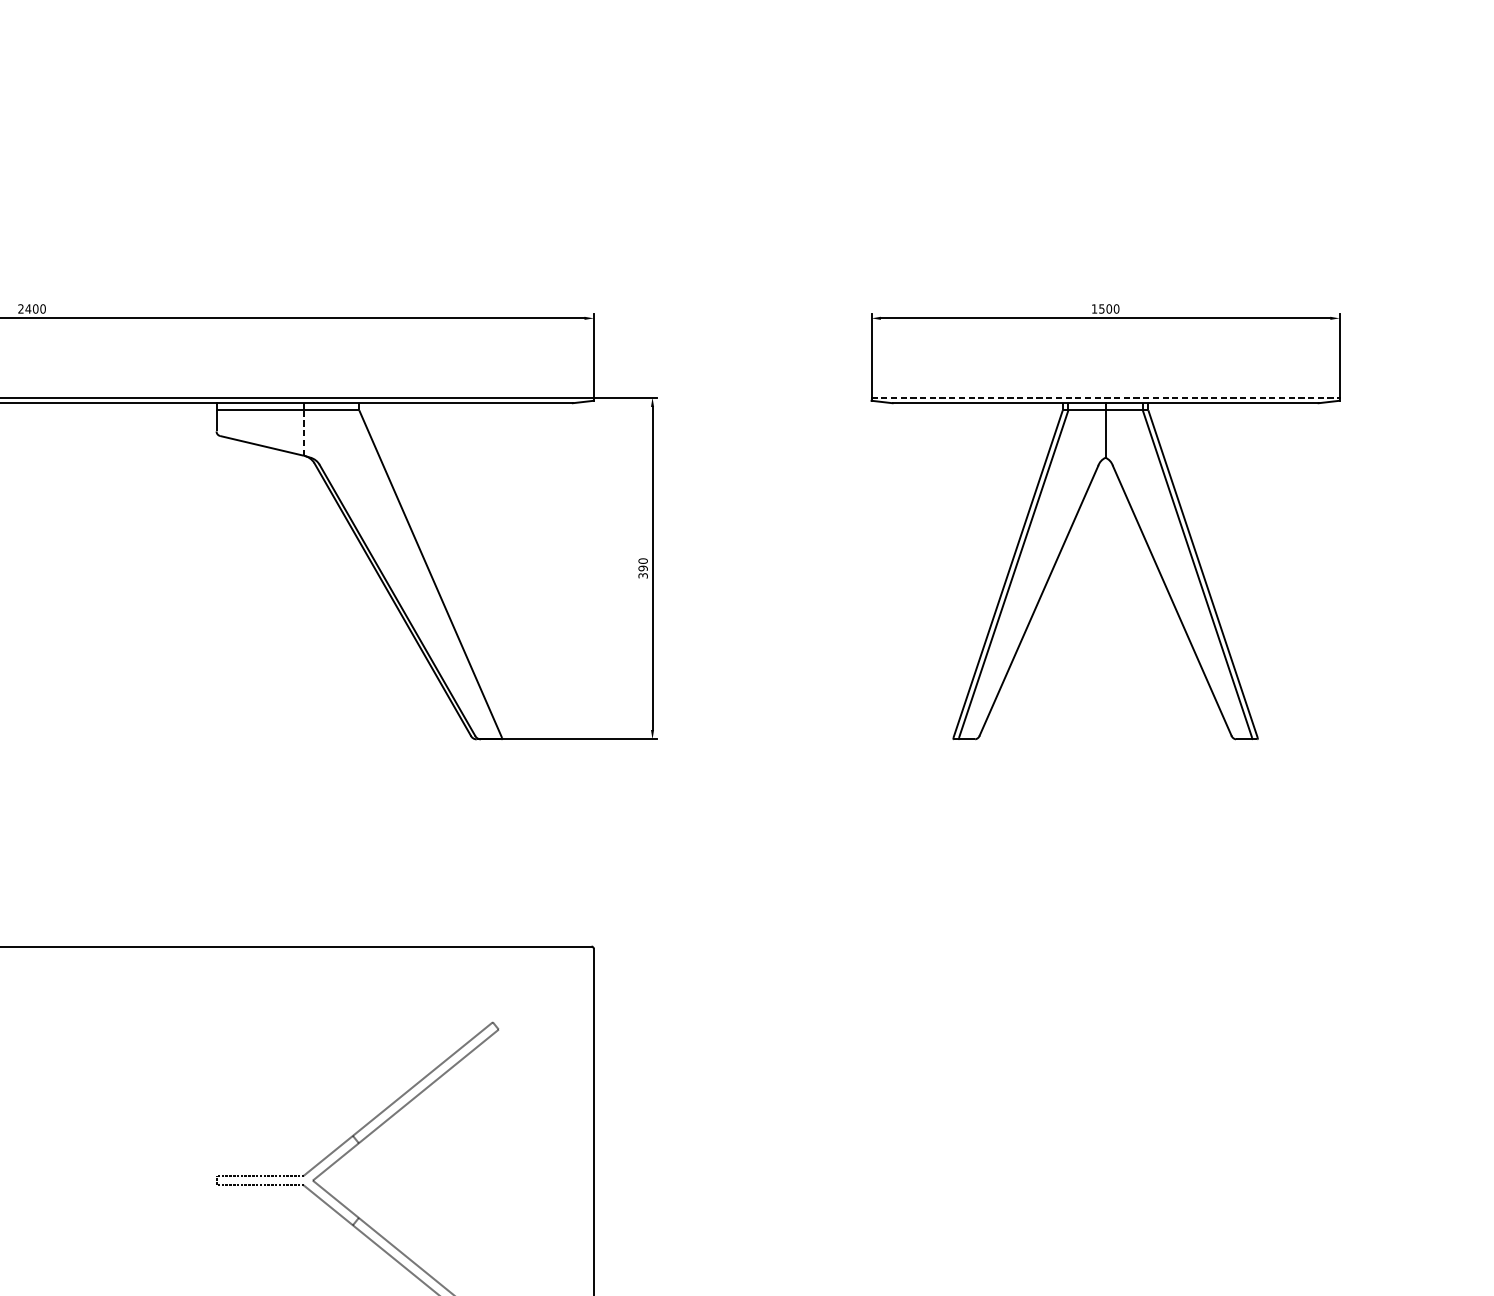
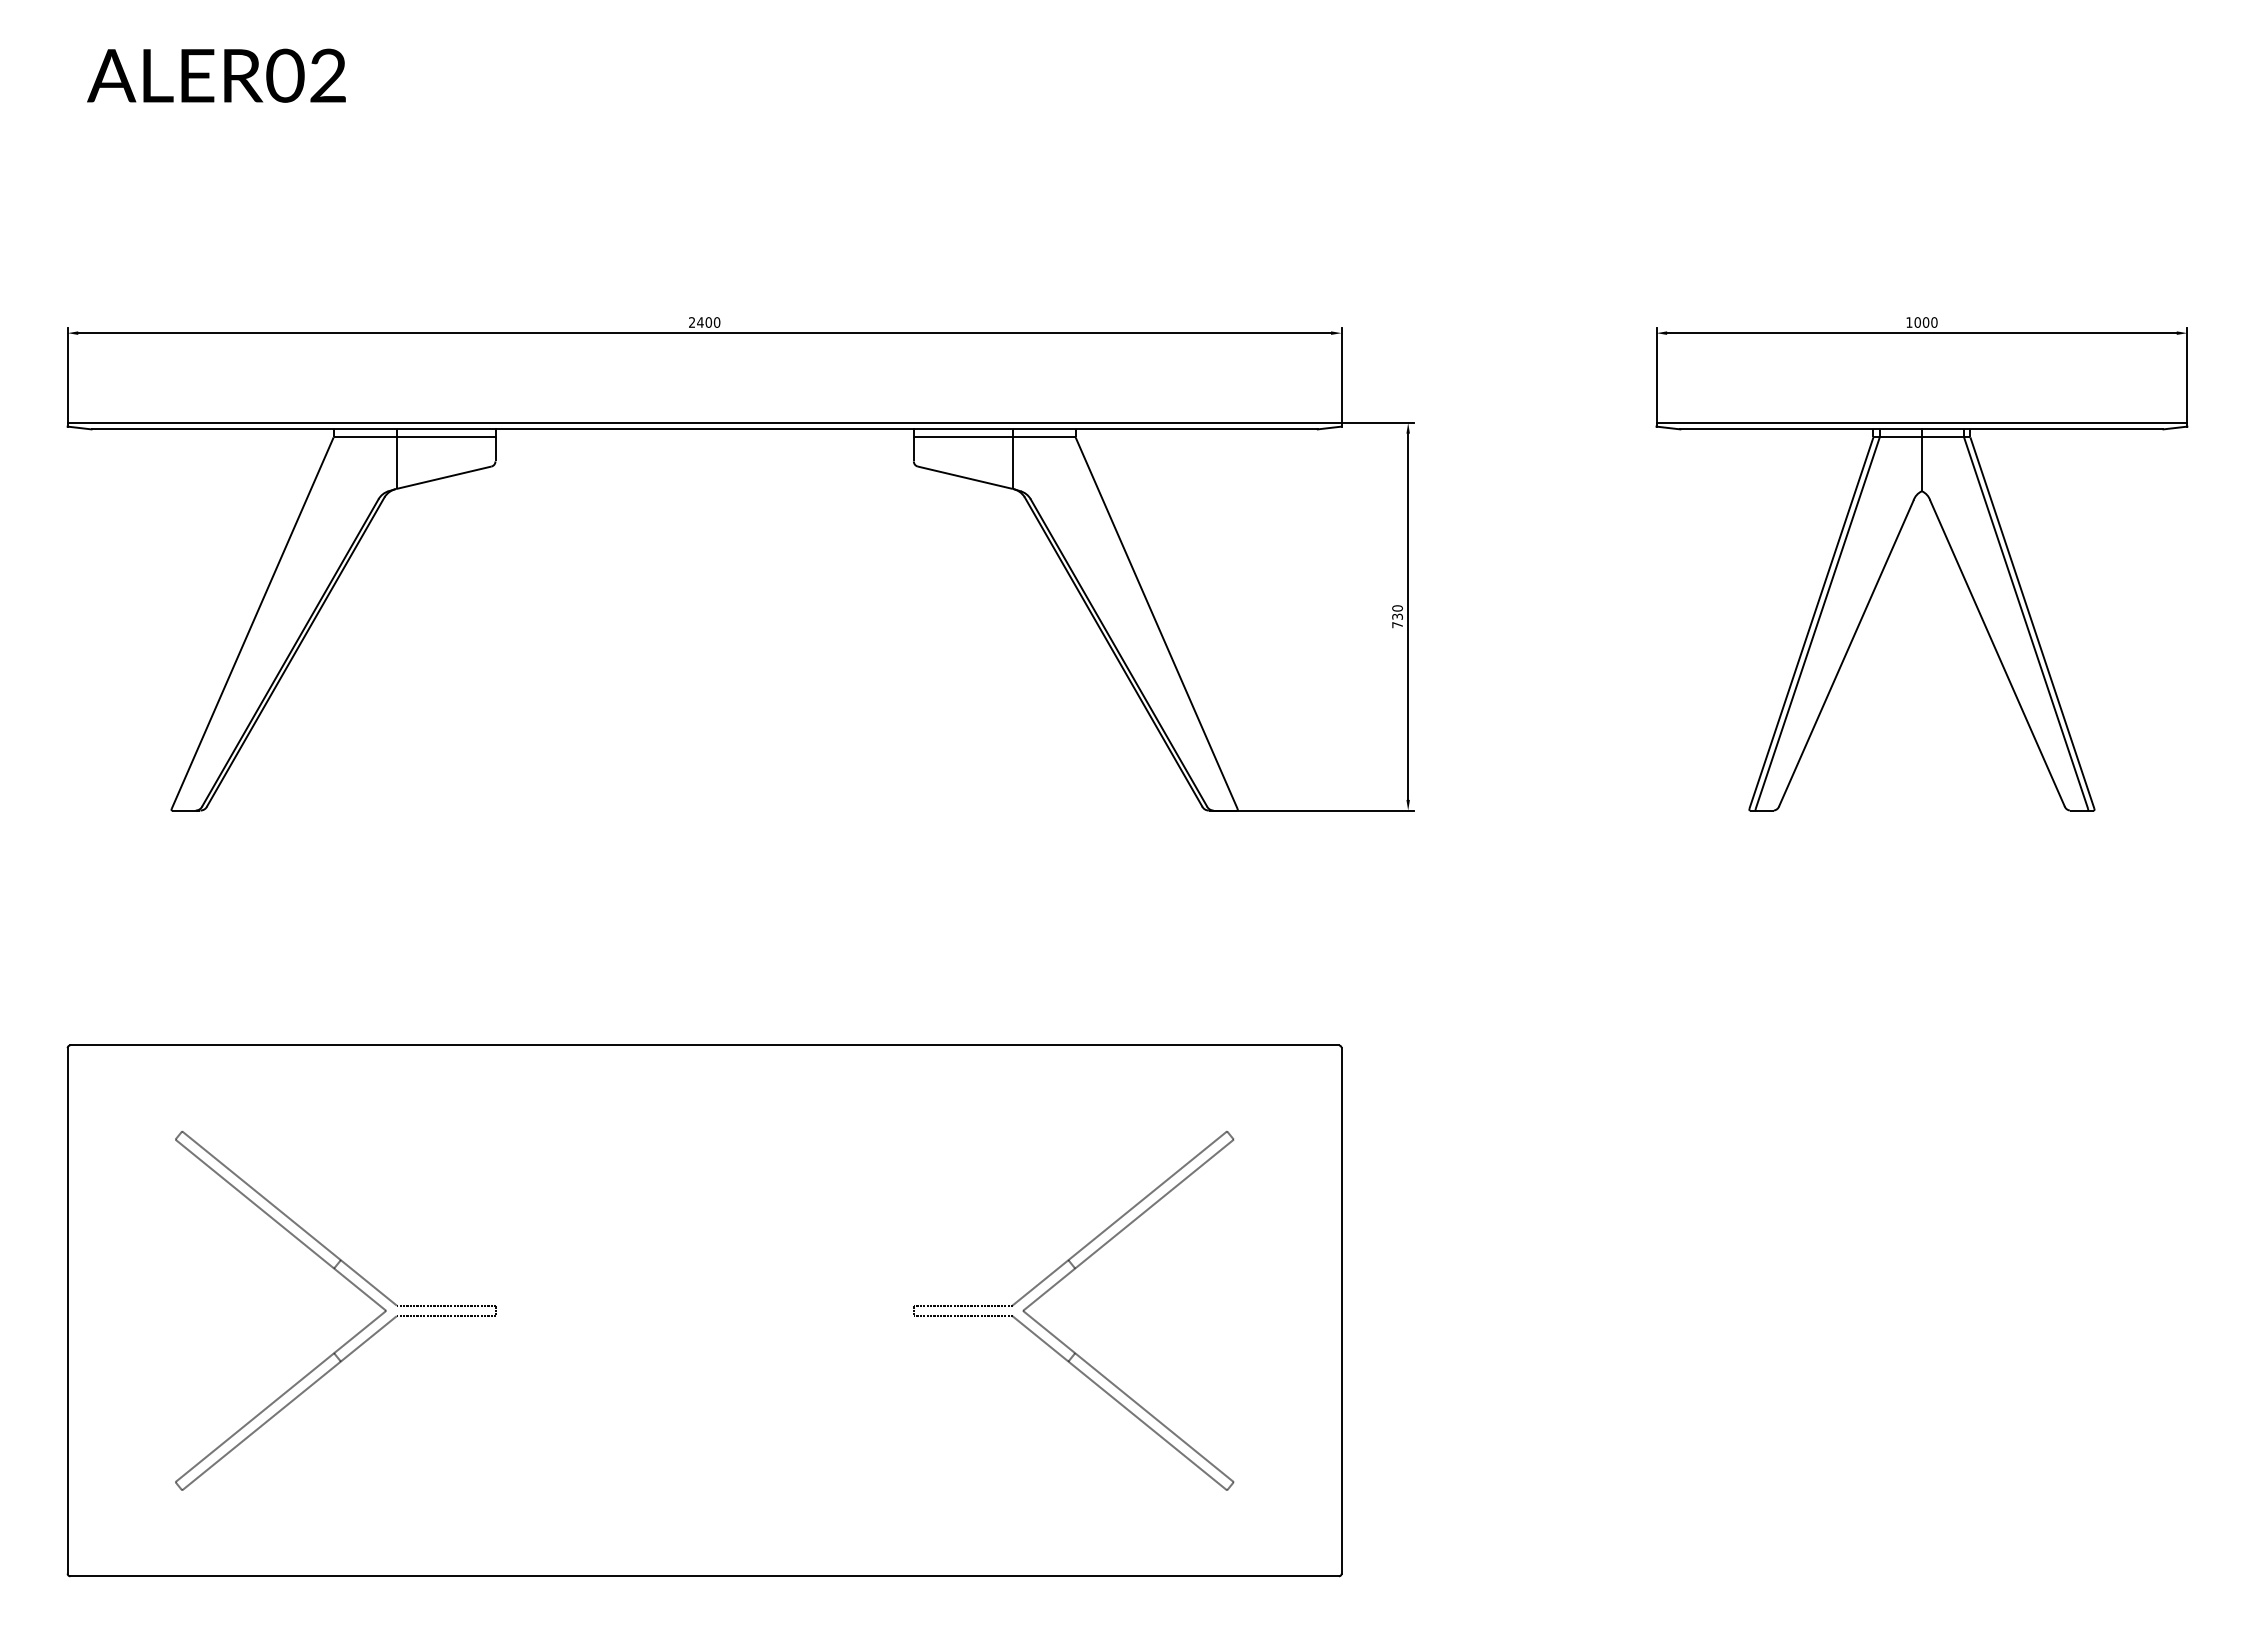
text: (1101, 308) -> (1917, 322), 1500 -> 1000
line: (1106, 398) -> (1922, 423), dashed -> solid
line: (303, 433) -> (1012, 463), dashed -> solid
text: (643, 571) -> (1397, 620), 390 -> 730

